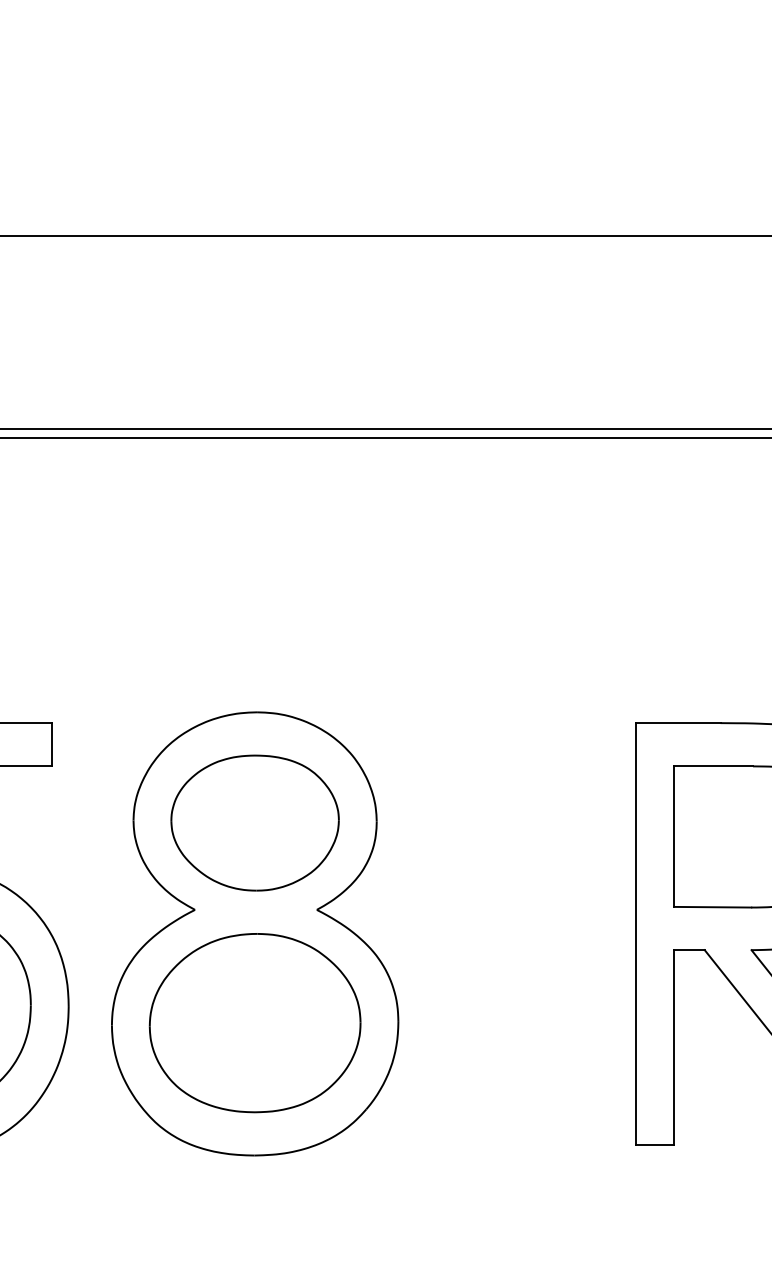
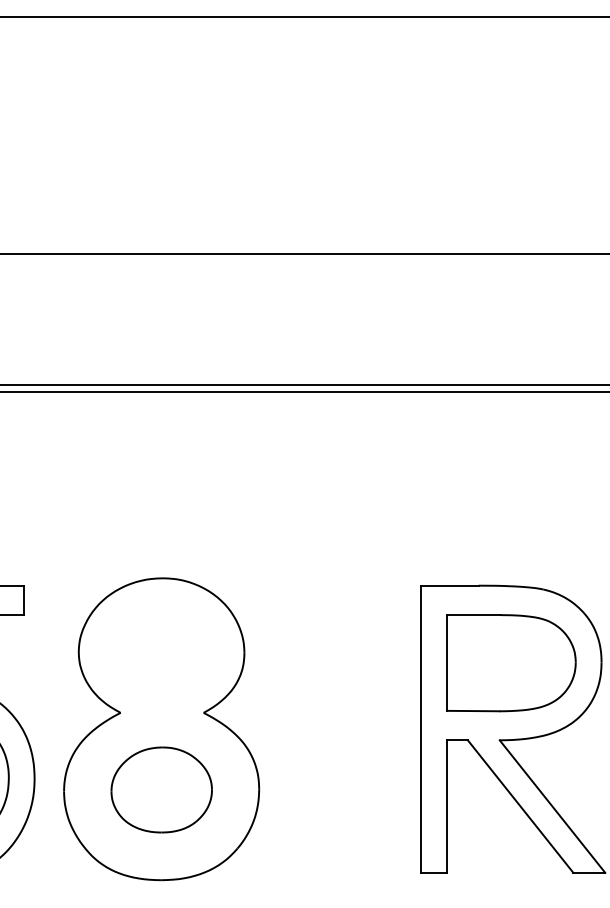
part: (254, 822) -> (161, 653), removed
part: (254, 1022) -> (161, 789), size x0.7

